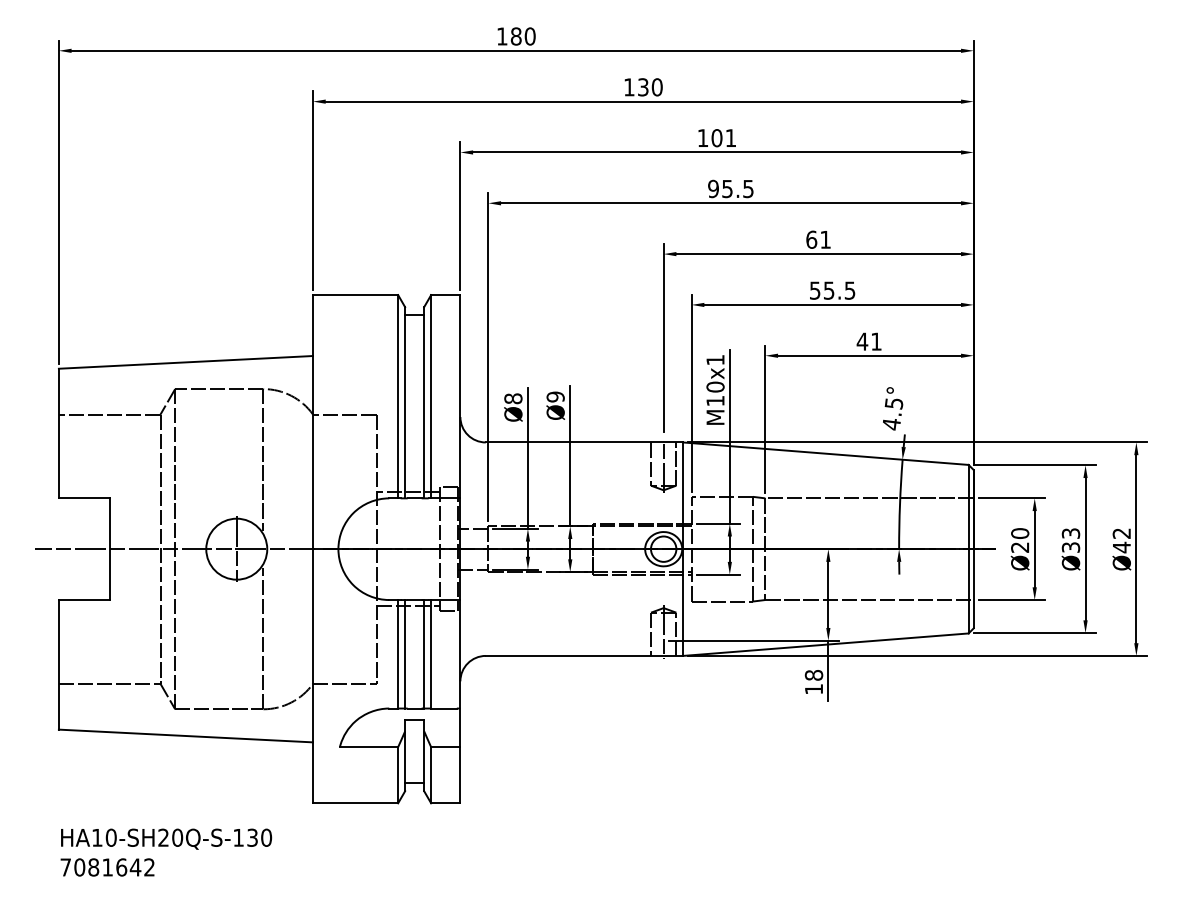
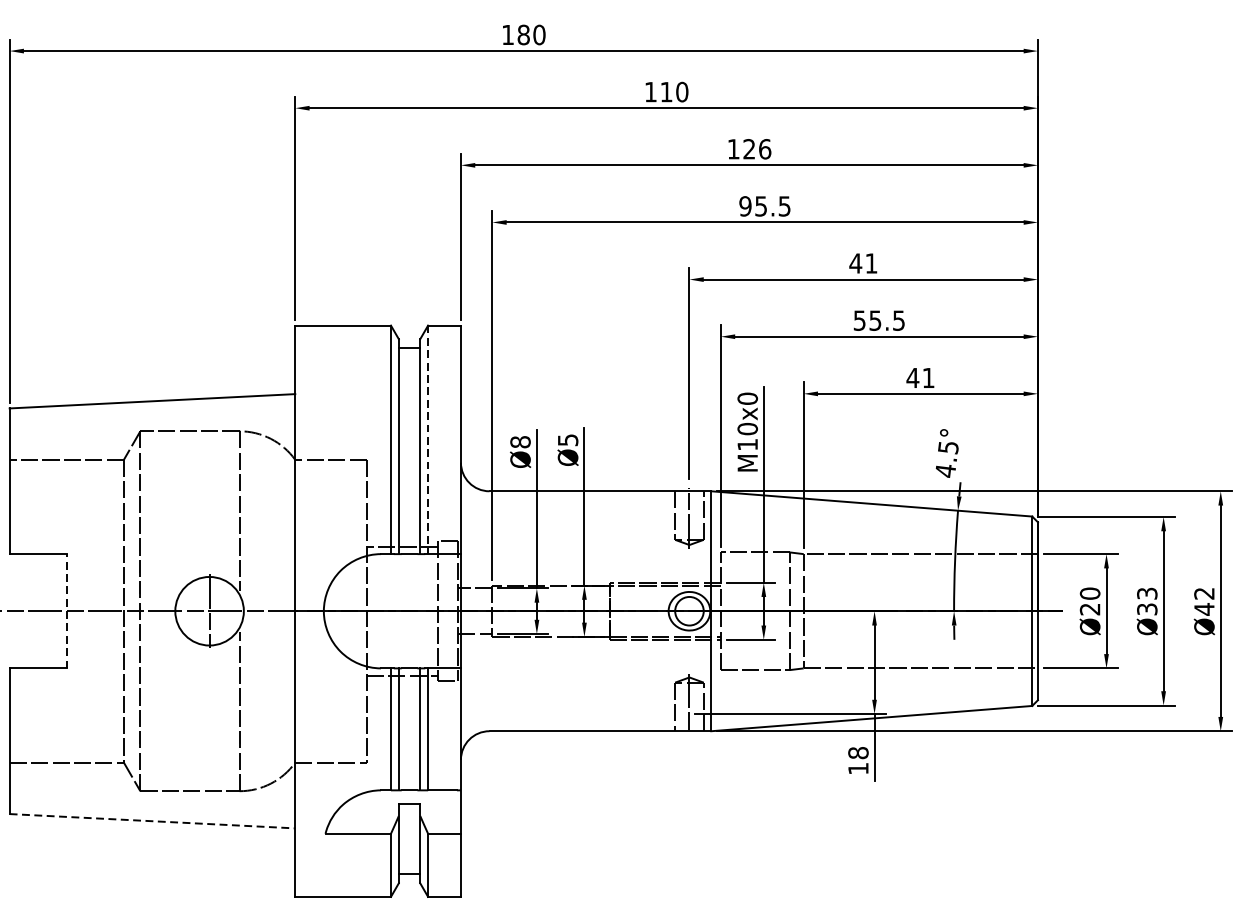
text: (643, 87) -> (666, 92), 130 -> 110
text: (723, 138) -> (756, 149), 101 -> 126
text: (811, 239) -> (855, 263), 61 -> 41
text: (715, 359) -> (747, 398), M10x1 -> M10x0
line: (431, 396) -> (428, 439), solid -> dashed
text: (555, 396) -> (567, 439), Ø9 -> Ø5
line: (109, 549) -> (66, 611), solid -> dashed
line: (186, 736) -> (153, 821), solid -> dashed

